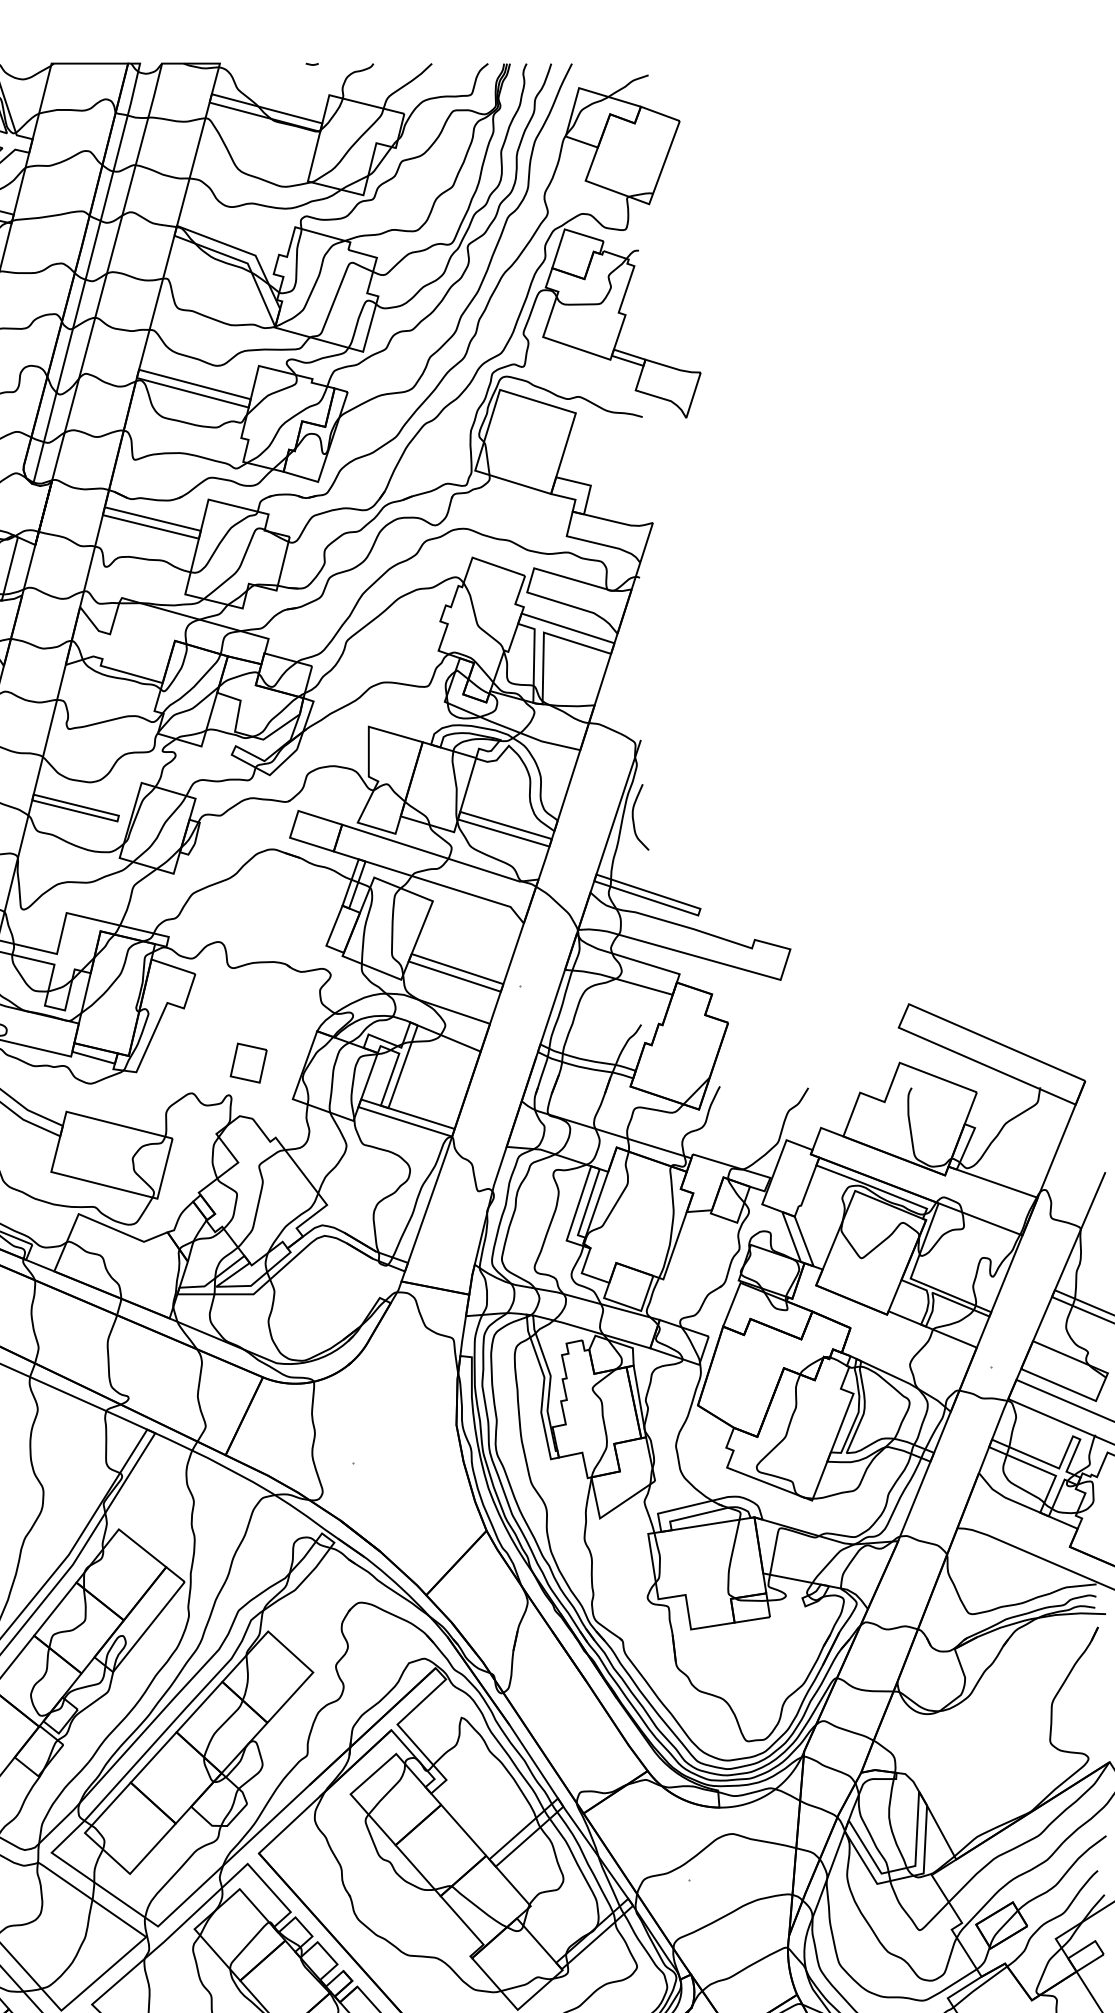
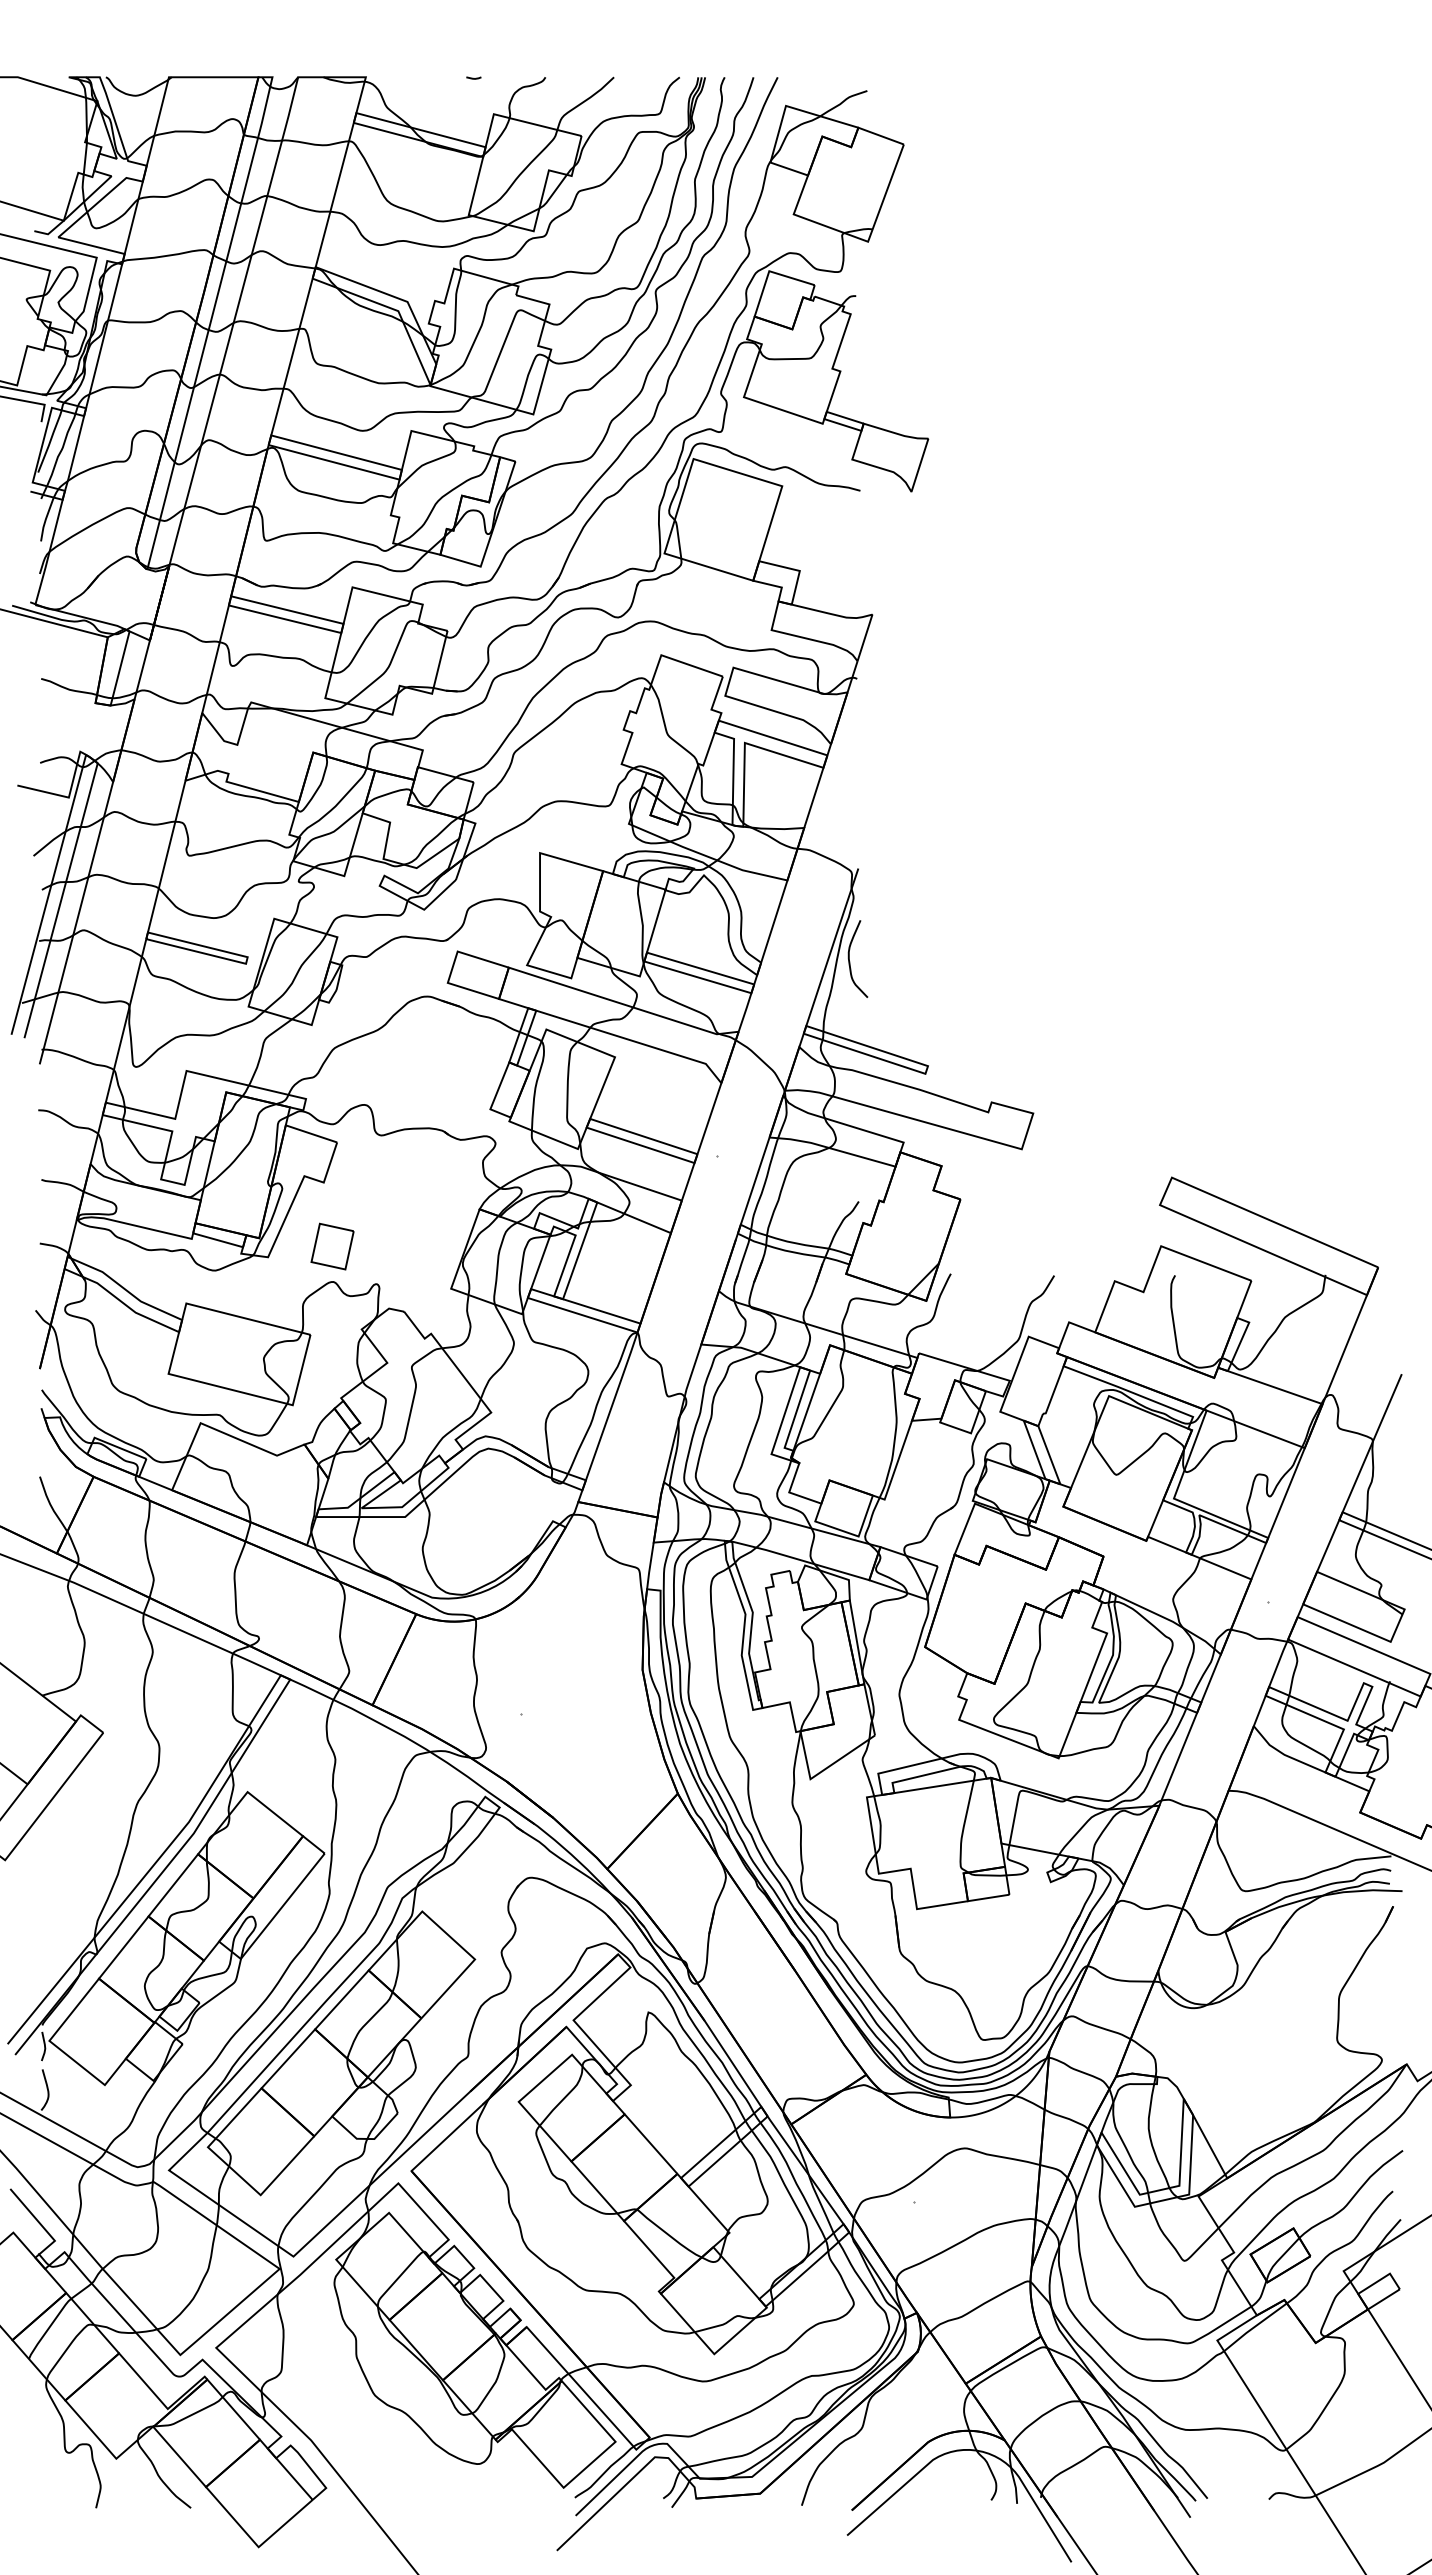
part: (248, 1063) -> (332, 1246), moved

